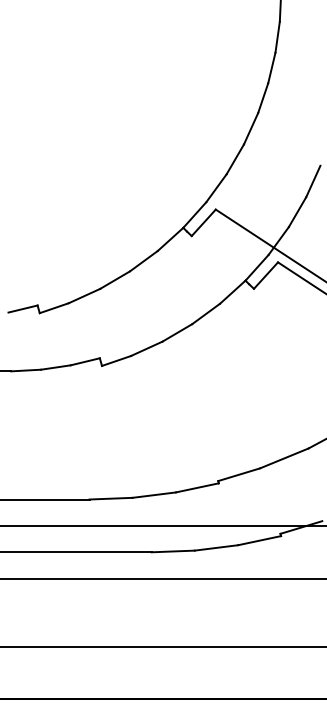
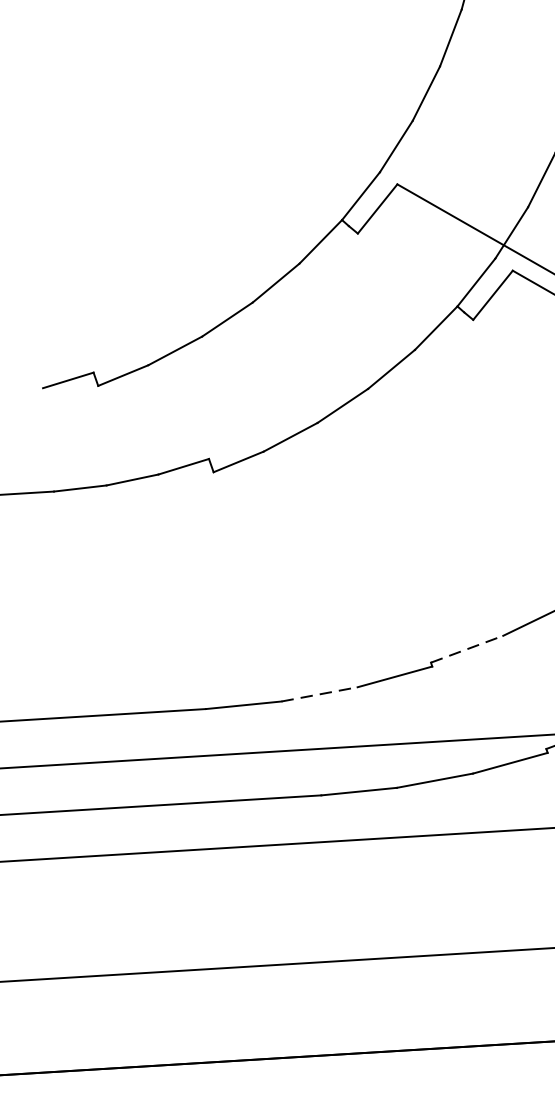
line: (239, 474) -> (467, 648), solid -> dashed
line: (154, 495) -> (320, 694), solid -> dashed

